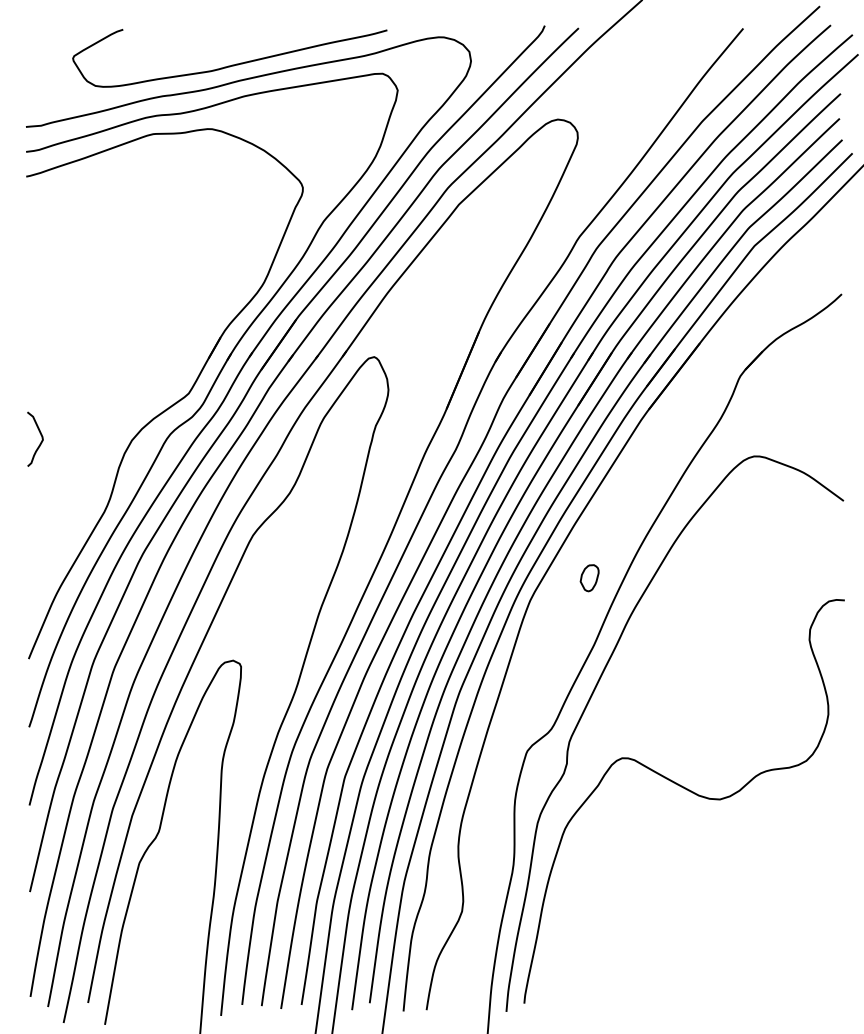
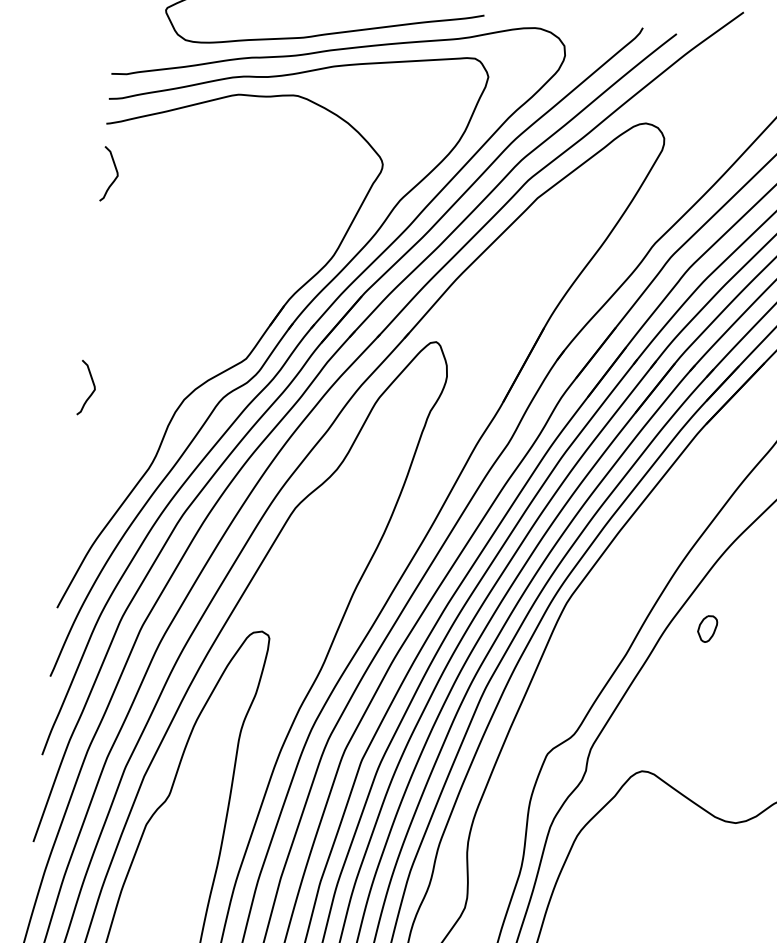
curve: (40, 222) -> (115, 171), added
part: (589, 578) -> (707, 629), moved

